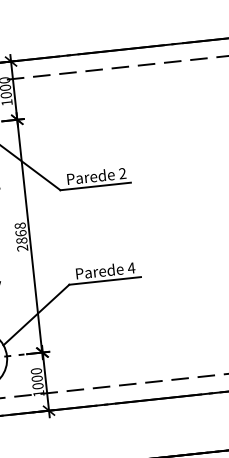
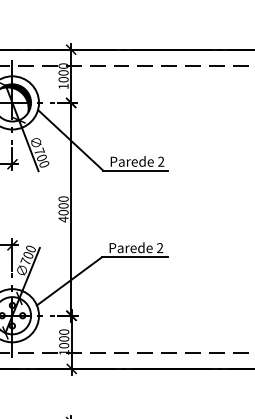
text: (21, 237) -> (63, 209), 2868 -> 4000
text: (130, 267) -> (159, 247), 4 -> 2

